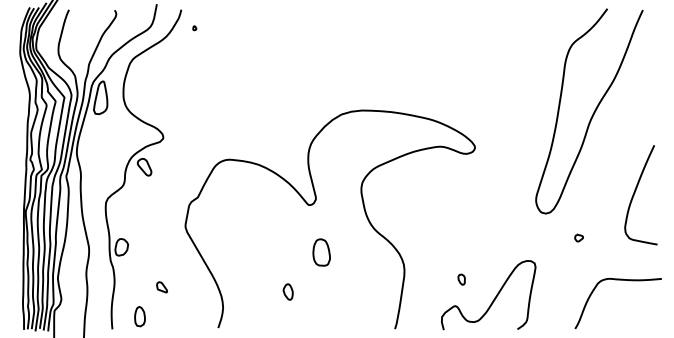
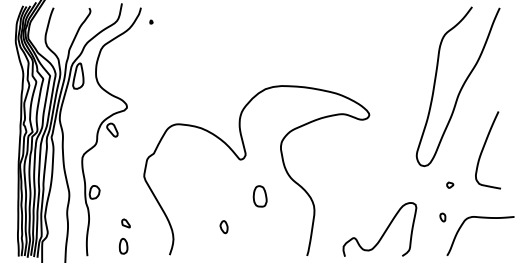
curve: (635, 193) -> (483, 148), moved
part: (321, 252) -> (260, 196), moved
part: (461, 279) -> (442, 217), moved
part: (139, 316) -> (123, 246), moved

